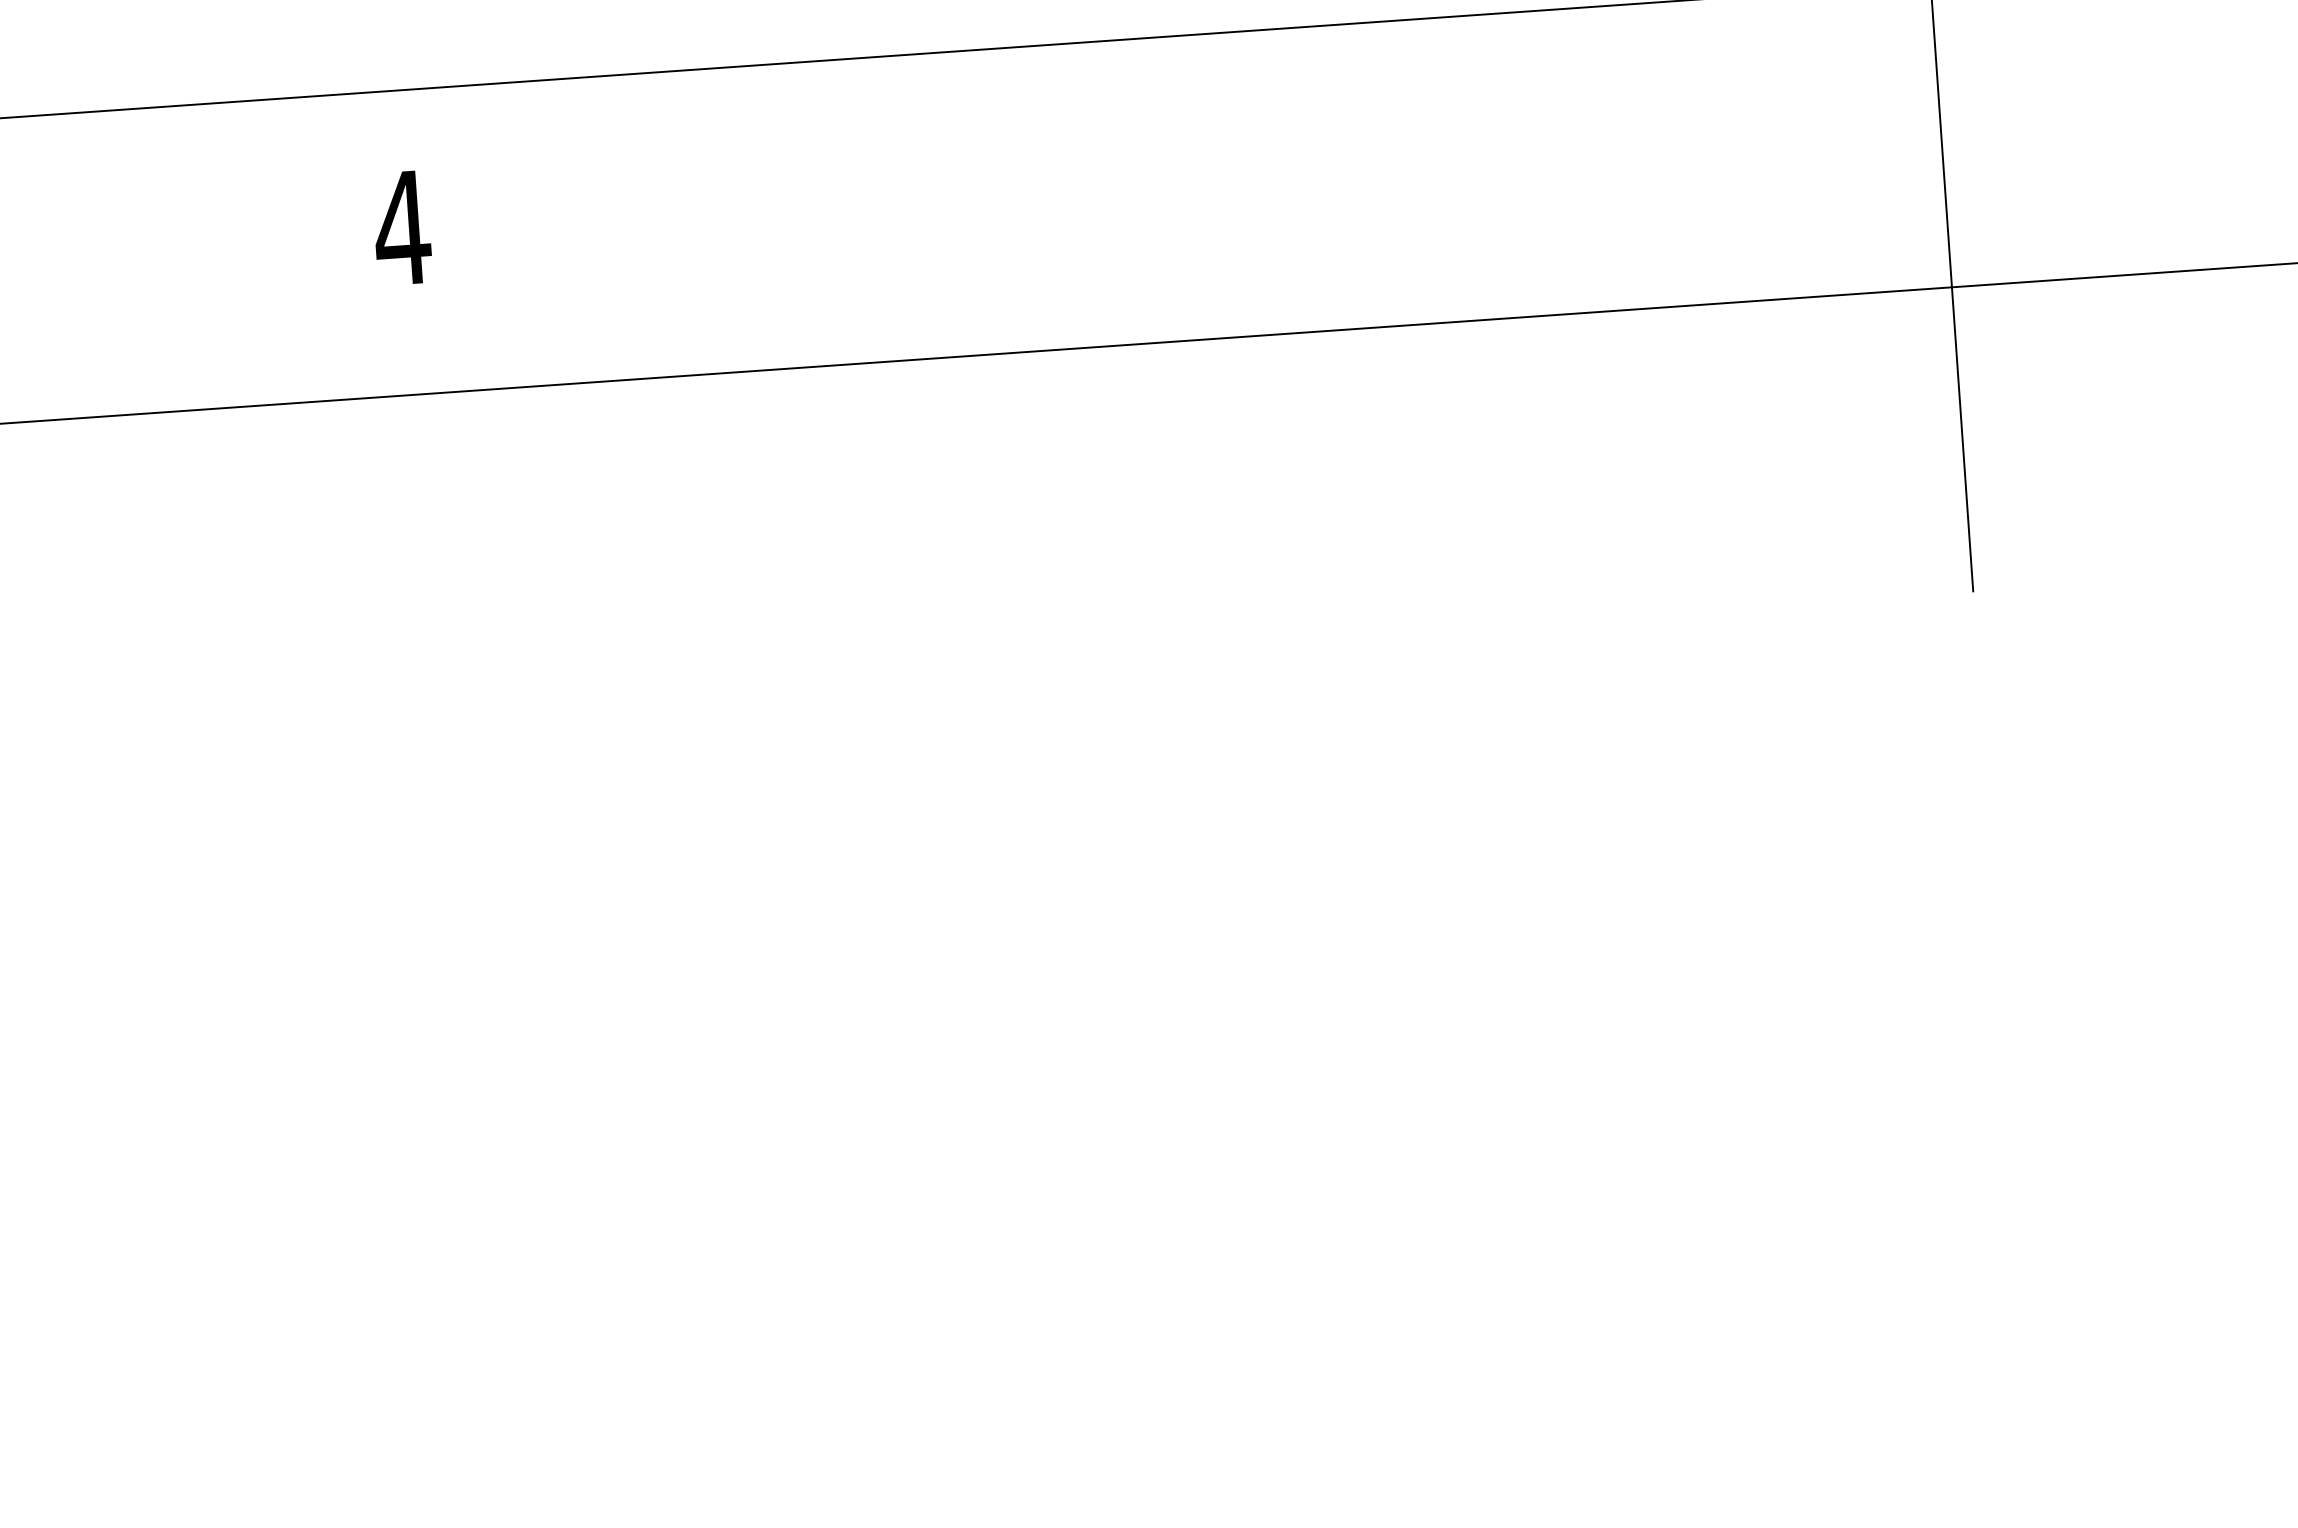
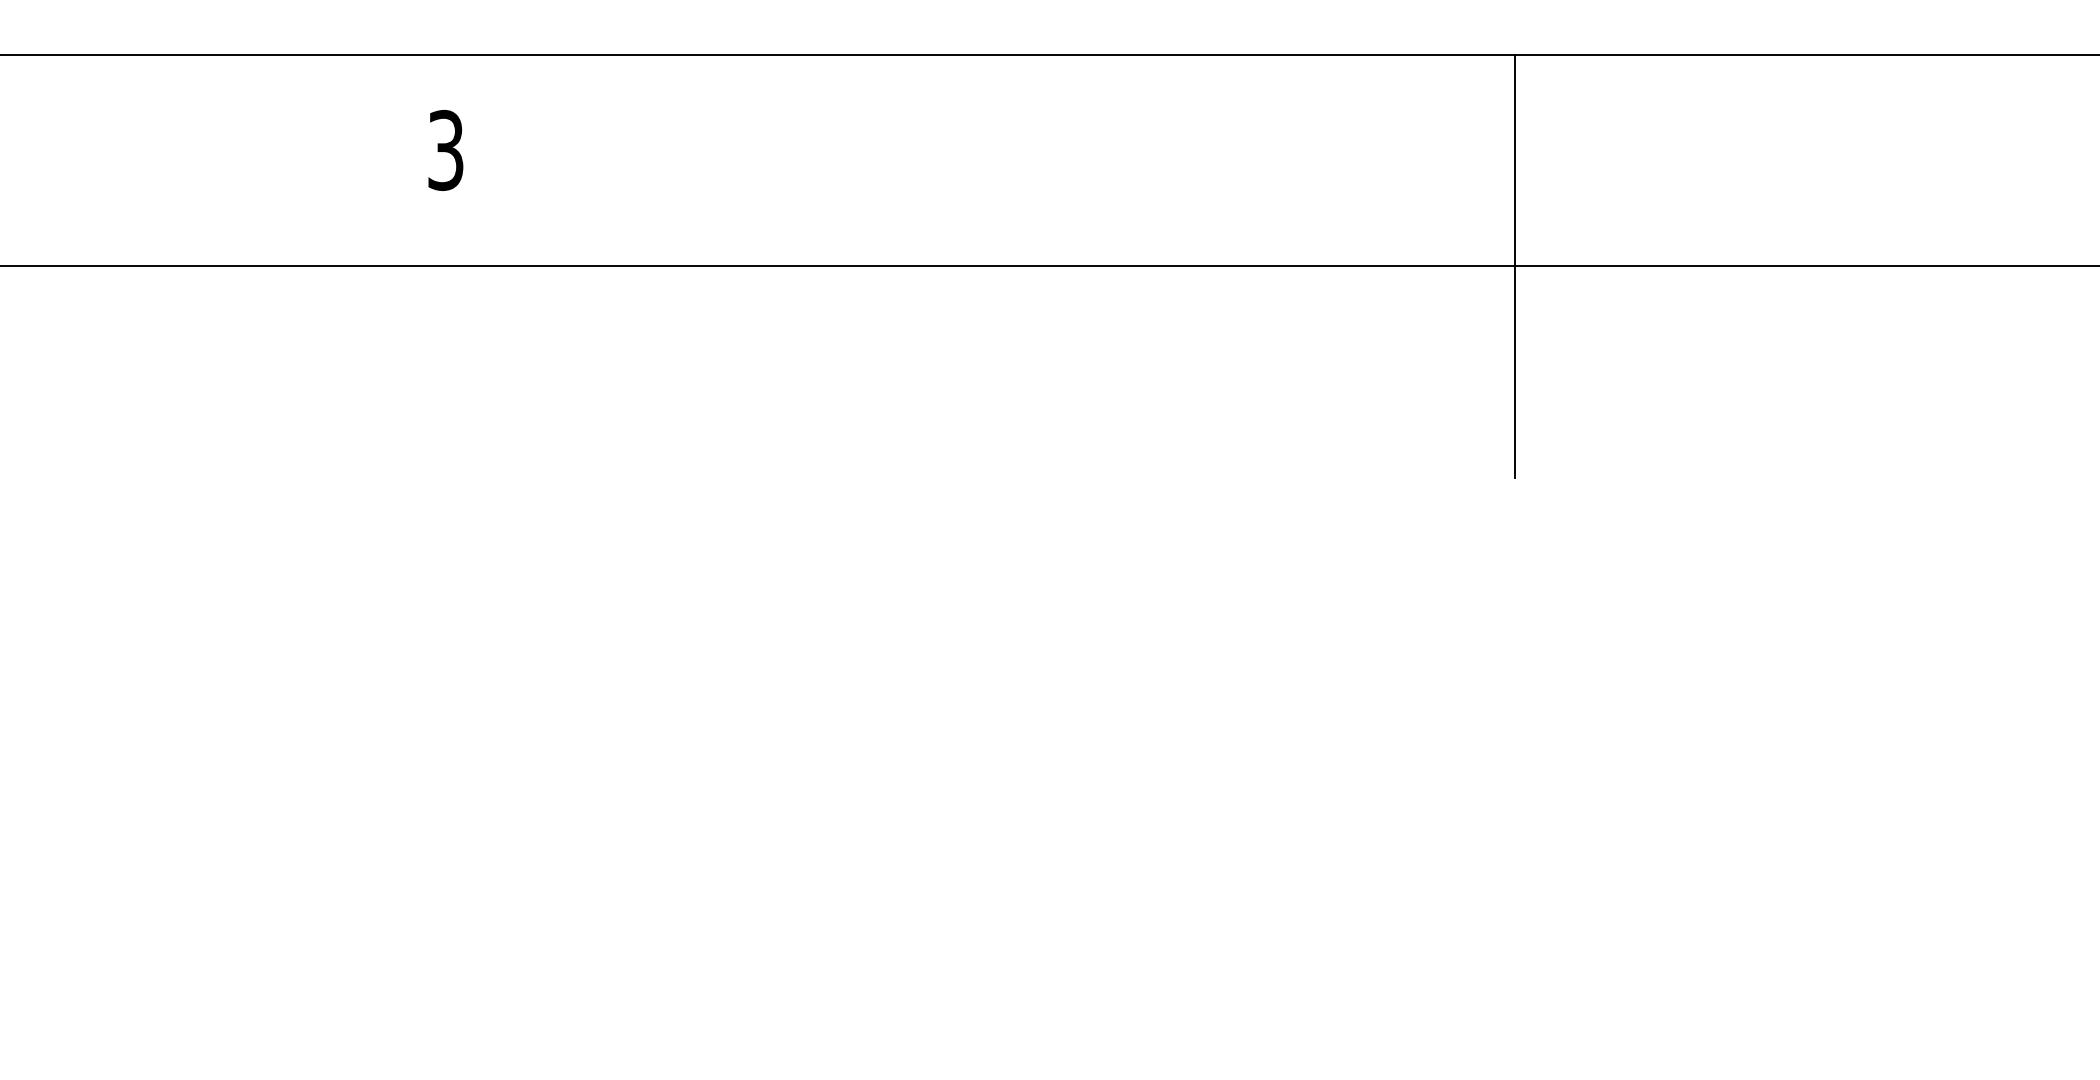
text: (401, 226) -> (445, 149), 4 -> 3

